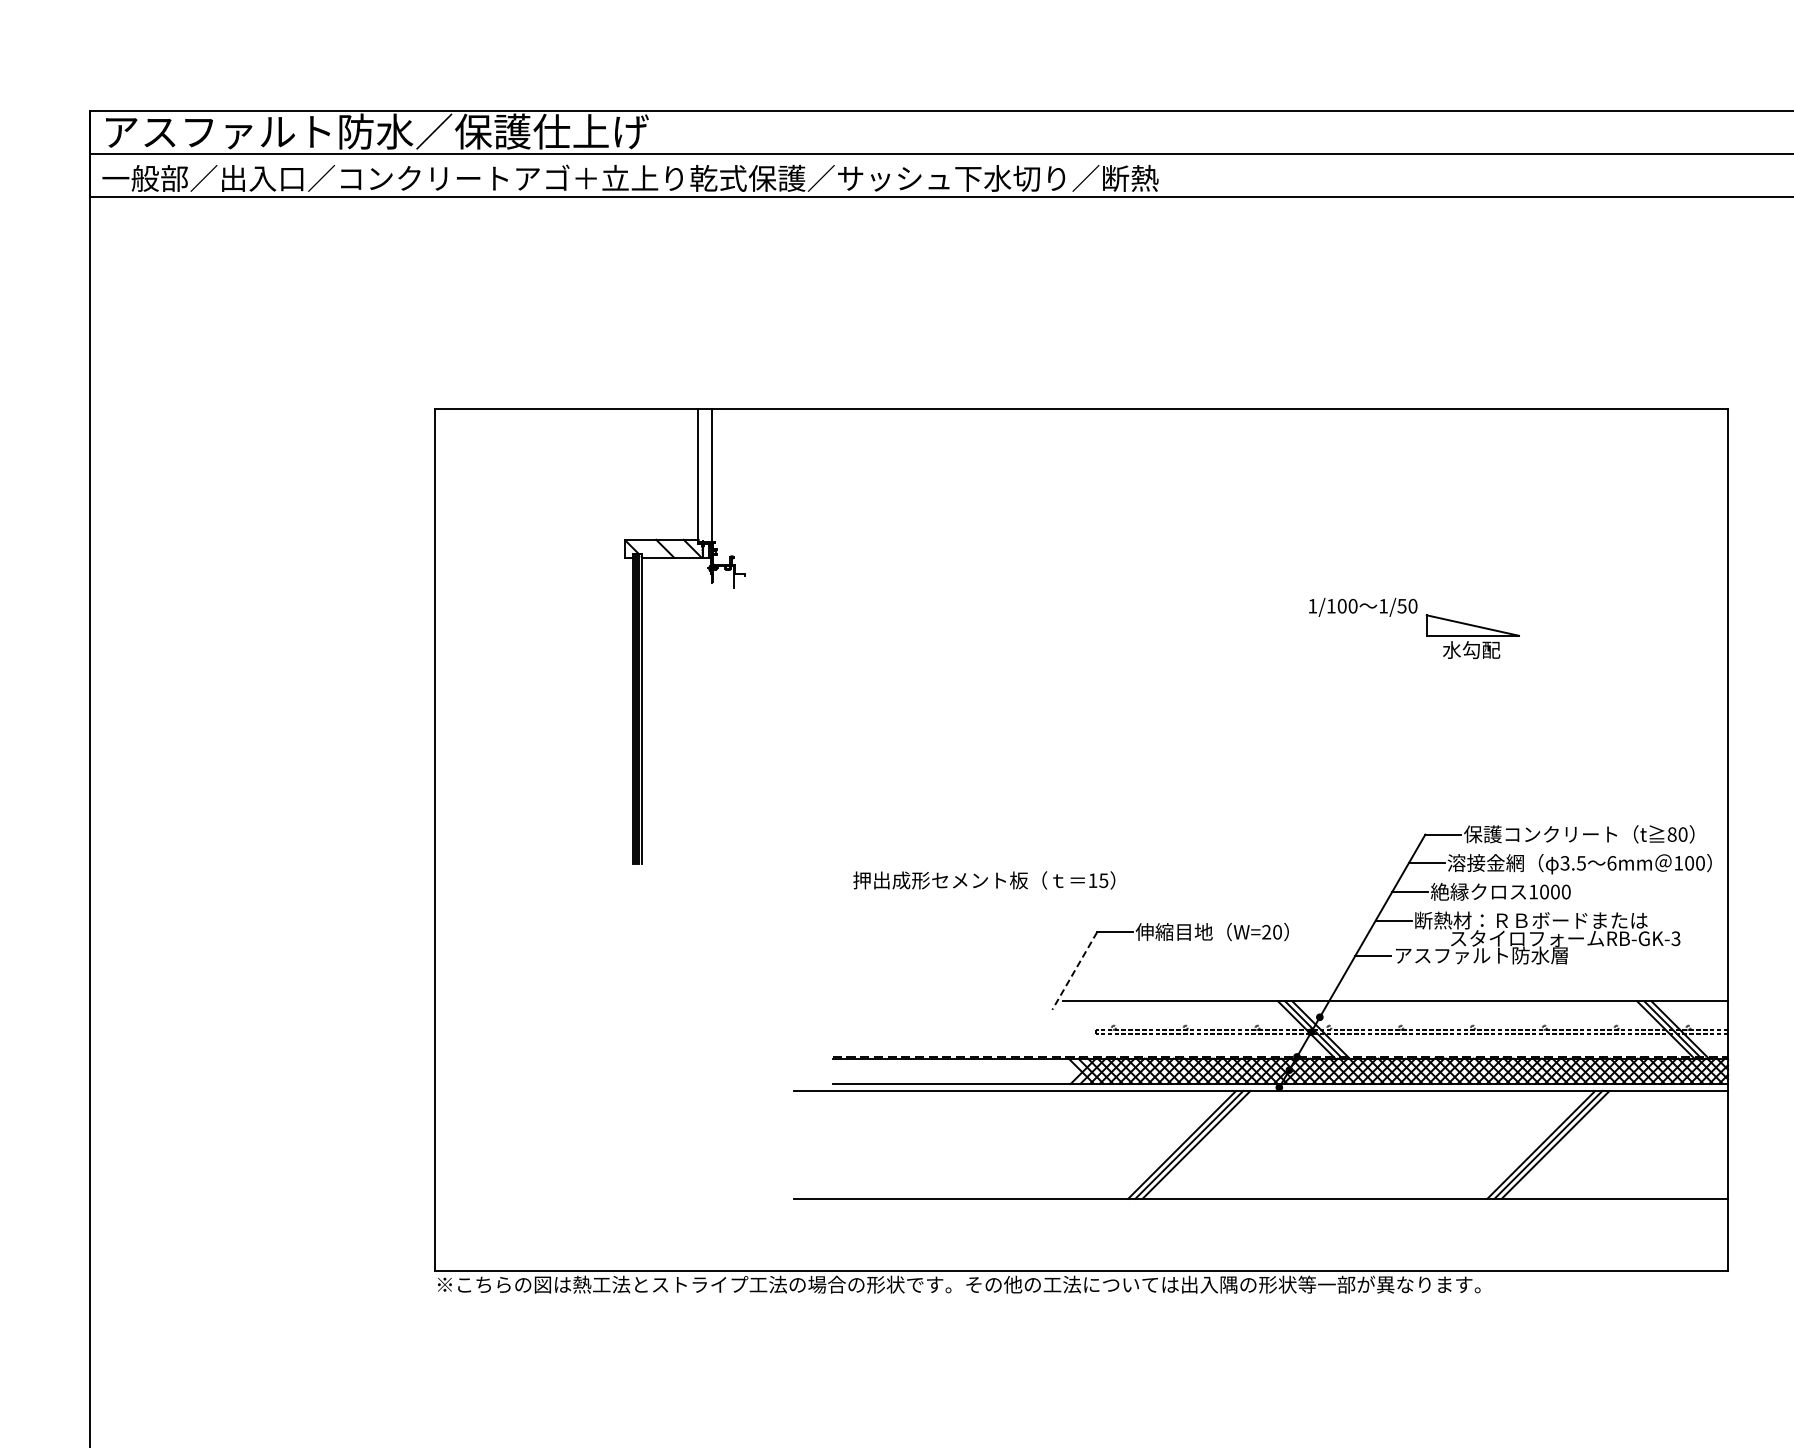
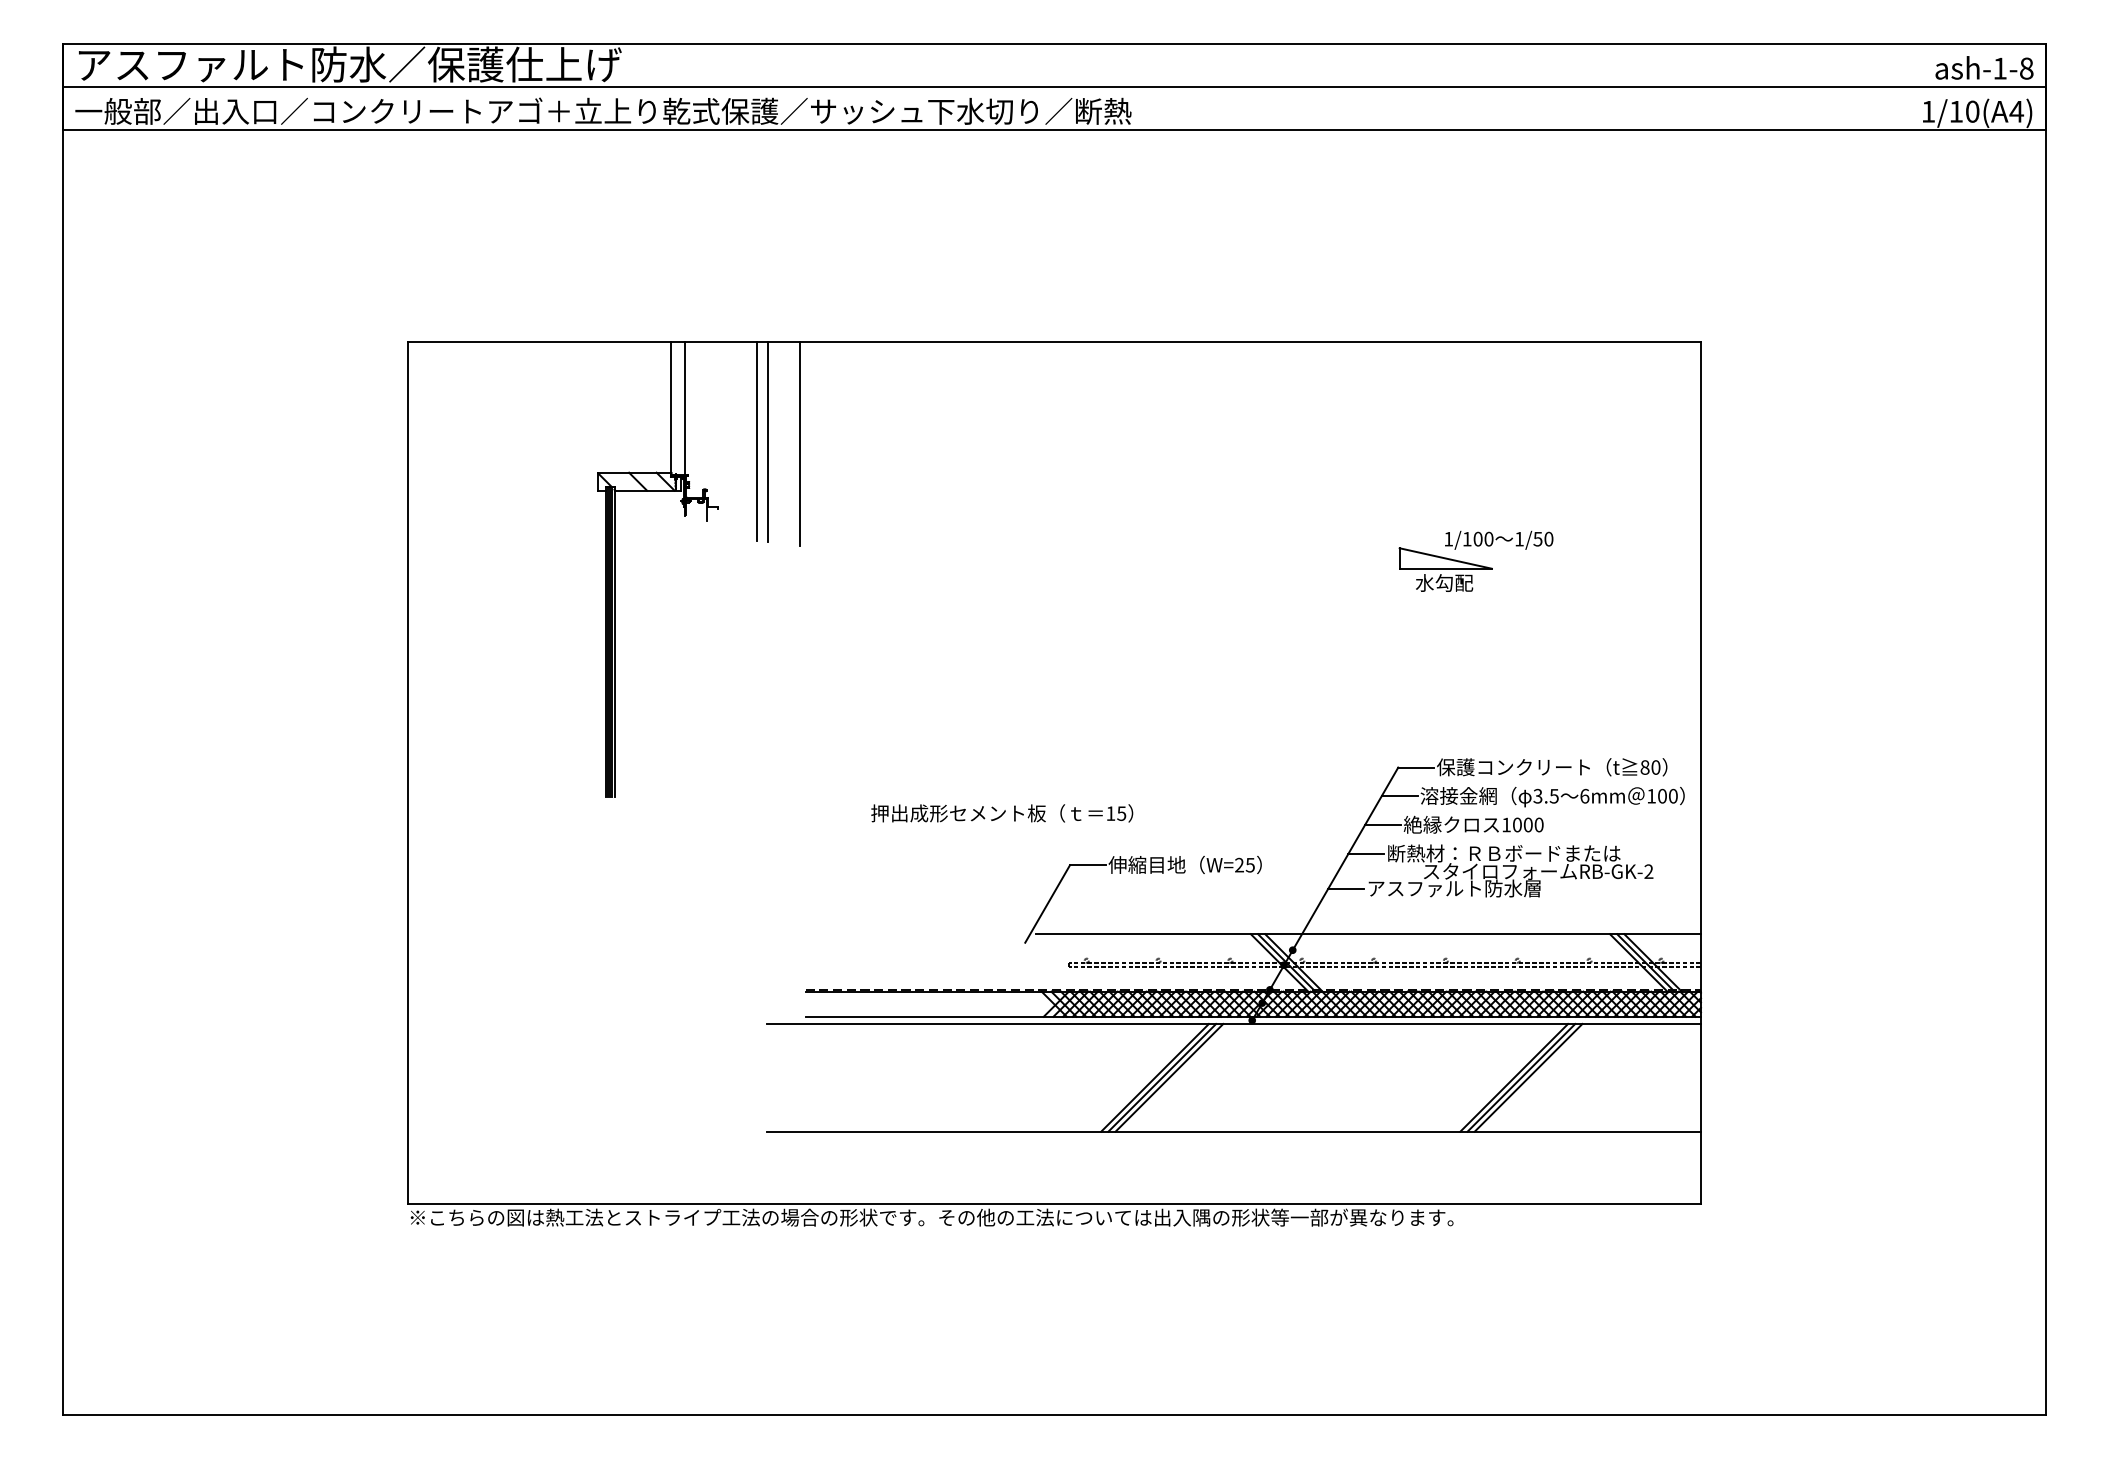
line: (783, 507) -> (756, 440), added
line: (794, 508) -> (767, 441), added
line: (827, 510) -> (800, 443), added
text: (1363, 606) -> (1499, 539), moved
text: (984, 880) -> (1002, 813), moved
text: (1276, 931) -> (1249, 864), W=20 -> W=25
text: (1675, 939) -> (1648, 872), RB-GK-3 -> RB-GK-2
line: (1074, 971) -> (1047, 904), dashed -> solid

